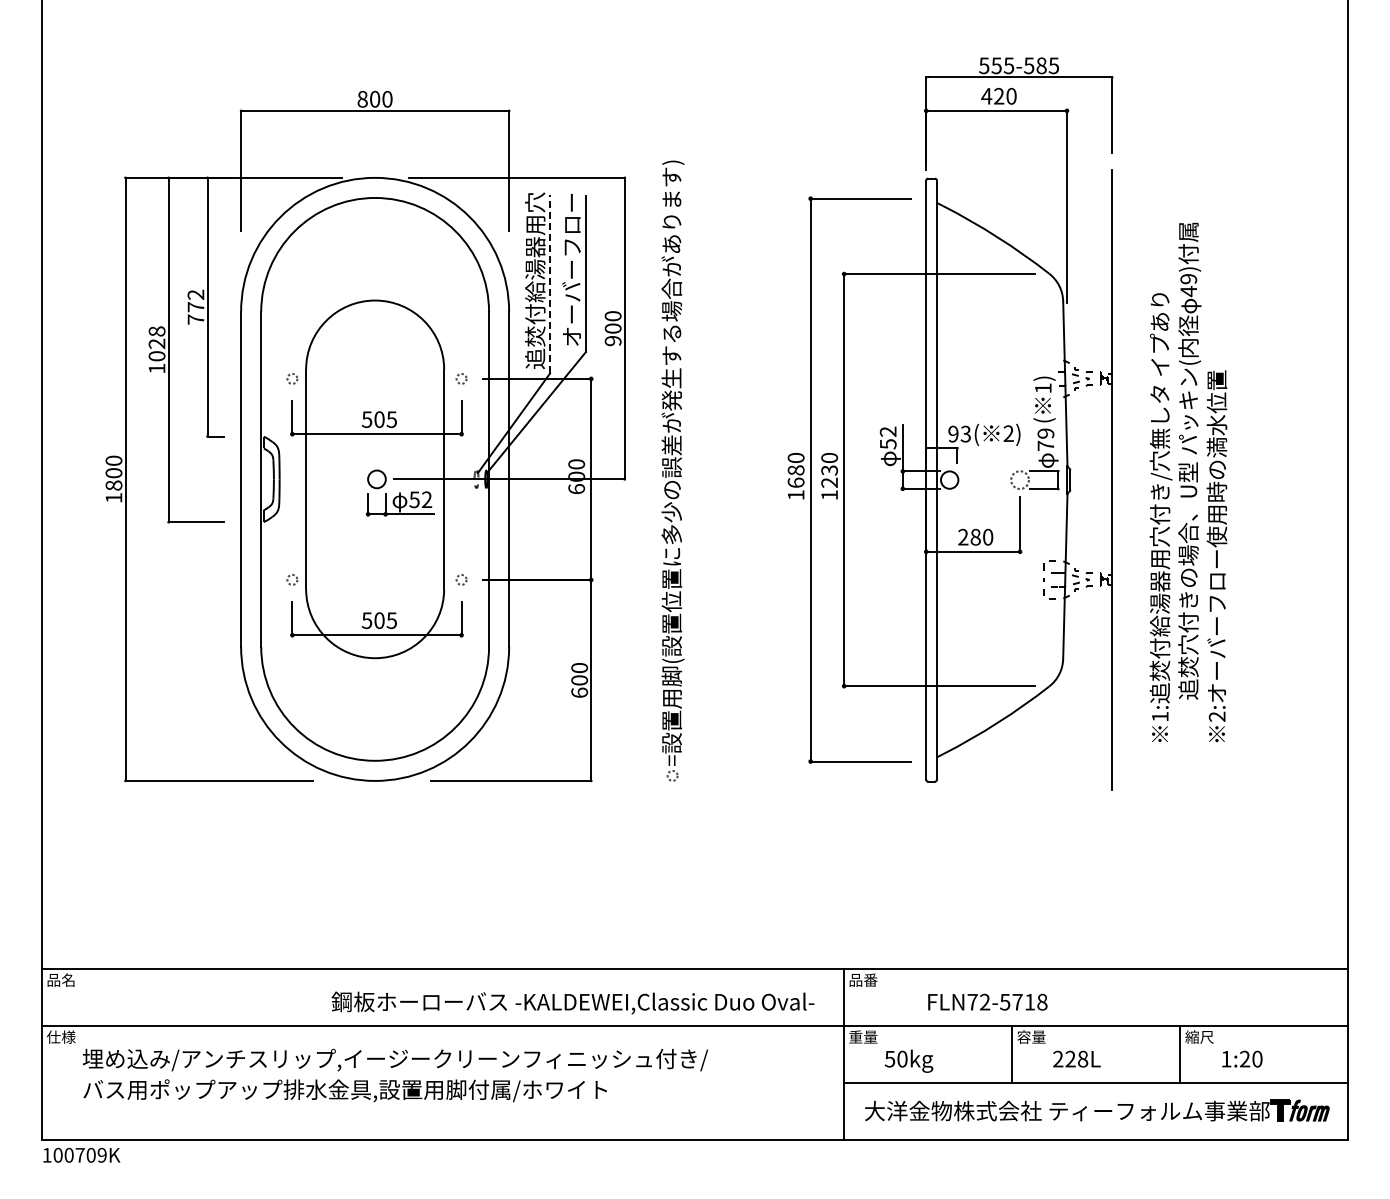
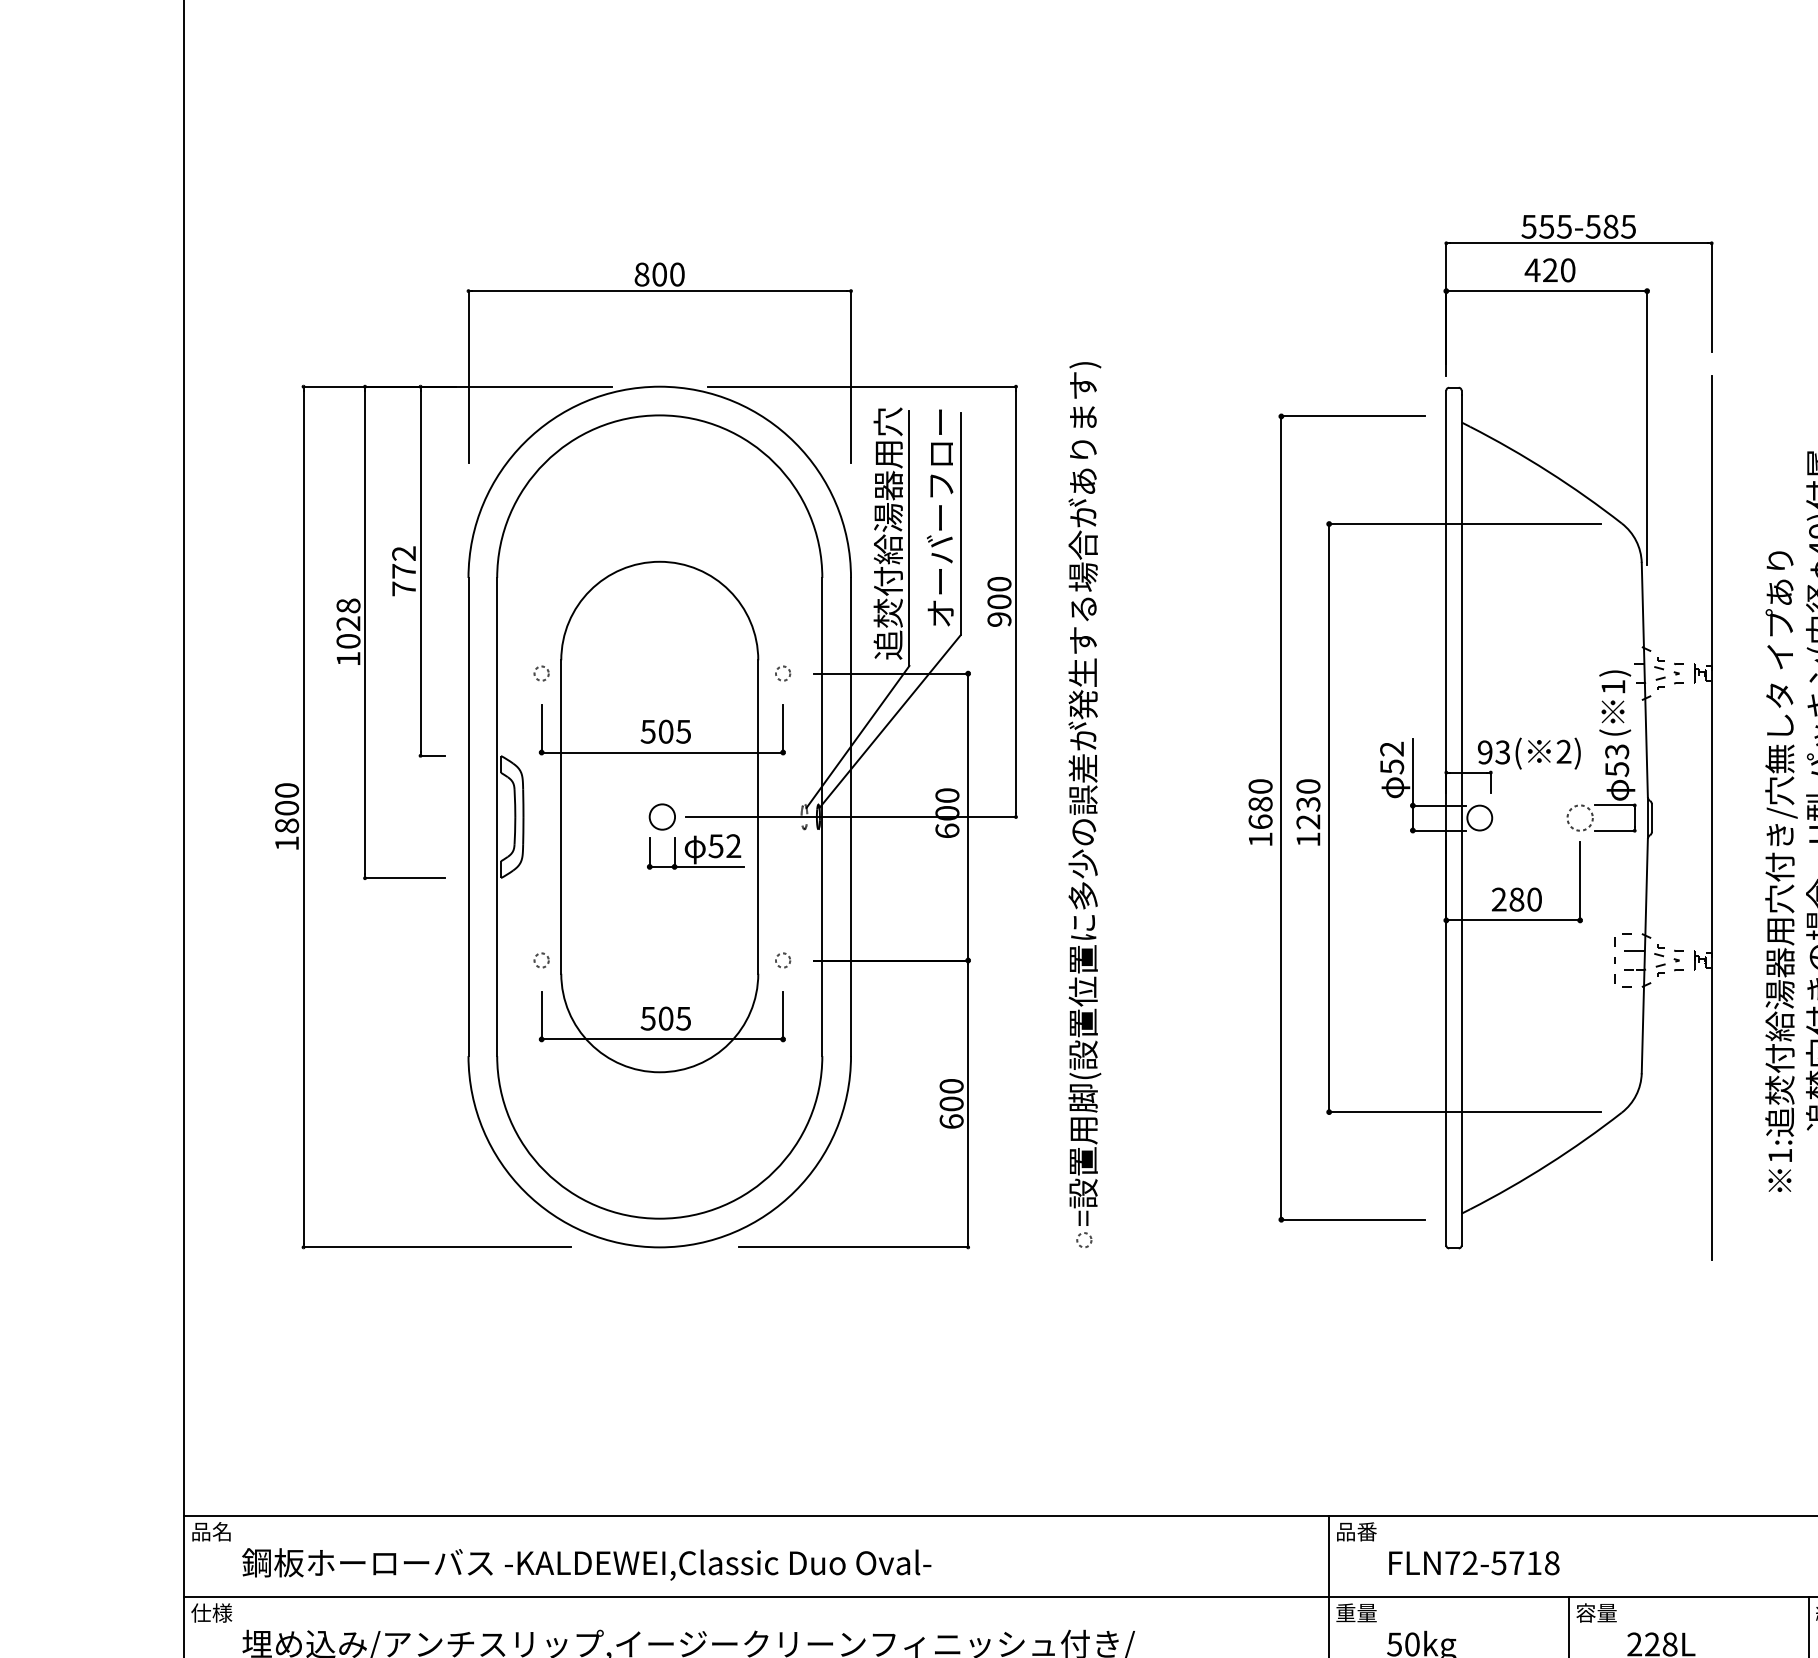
line: (550, 283) -> (910, 537), dashed -> solid
text: (1045, 439) -> (1616, 760), 79 -> 53
text: (987, 1001) -> (1473, 1562), moved
text: (572, 1002) -> (586, 1563), moved

